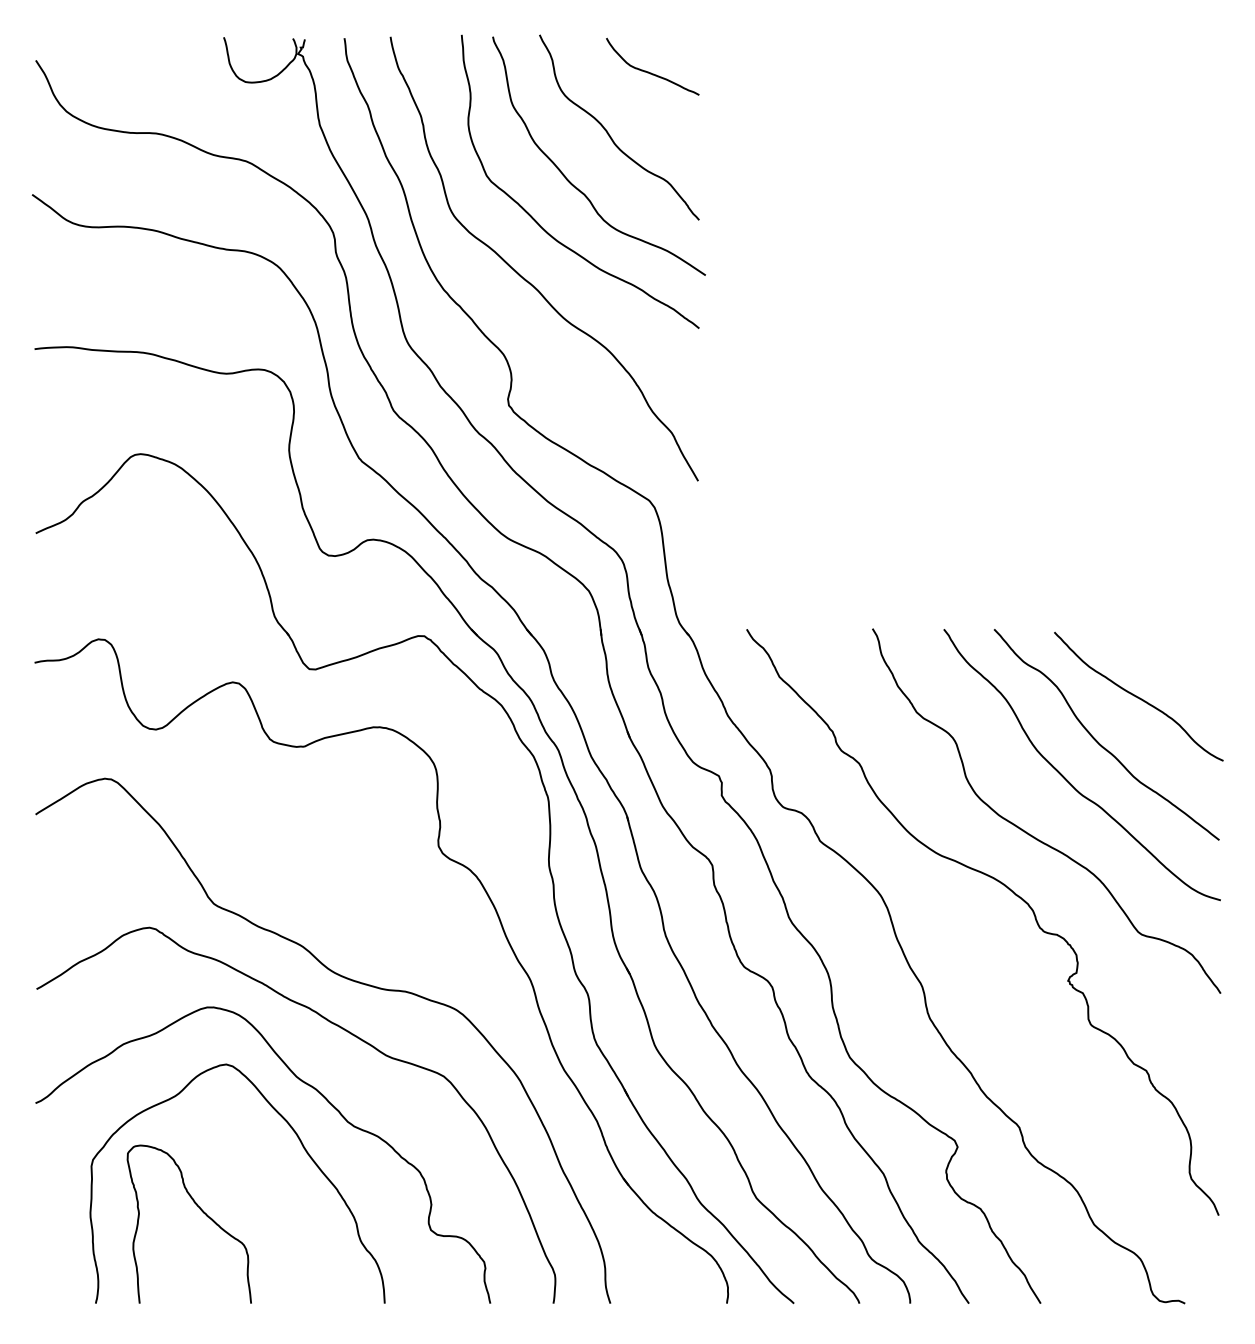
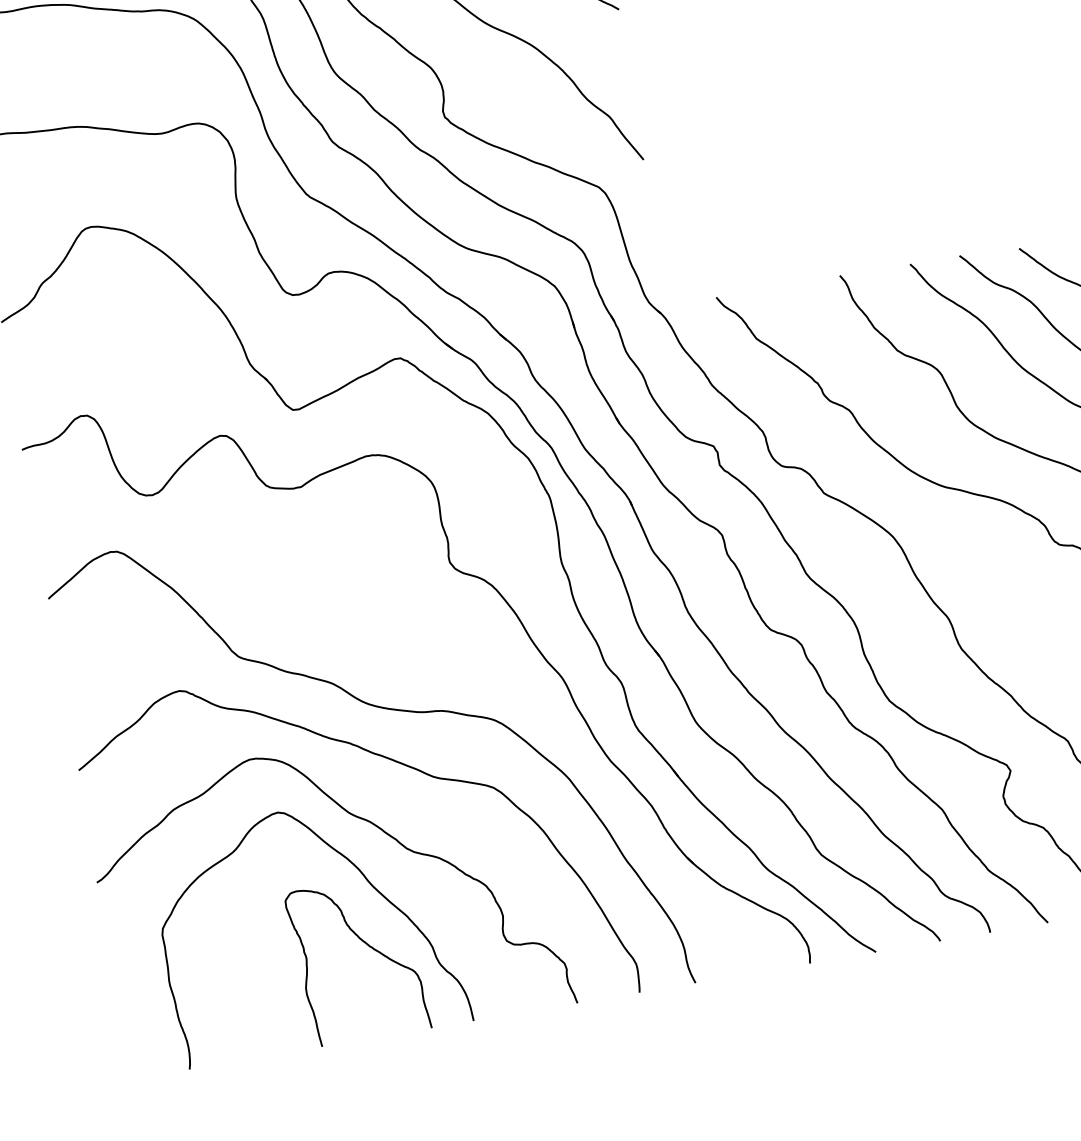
curve: (200, 1210) -> (366, 945), moved

